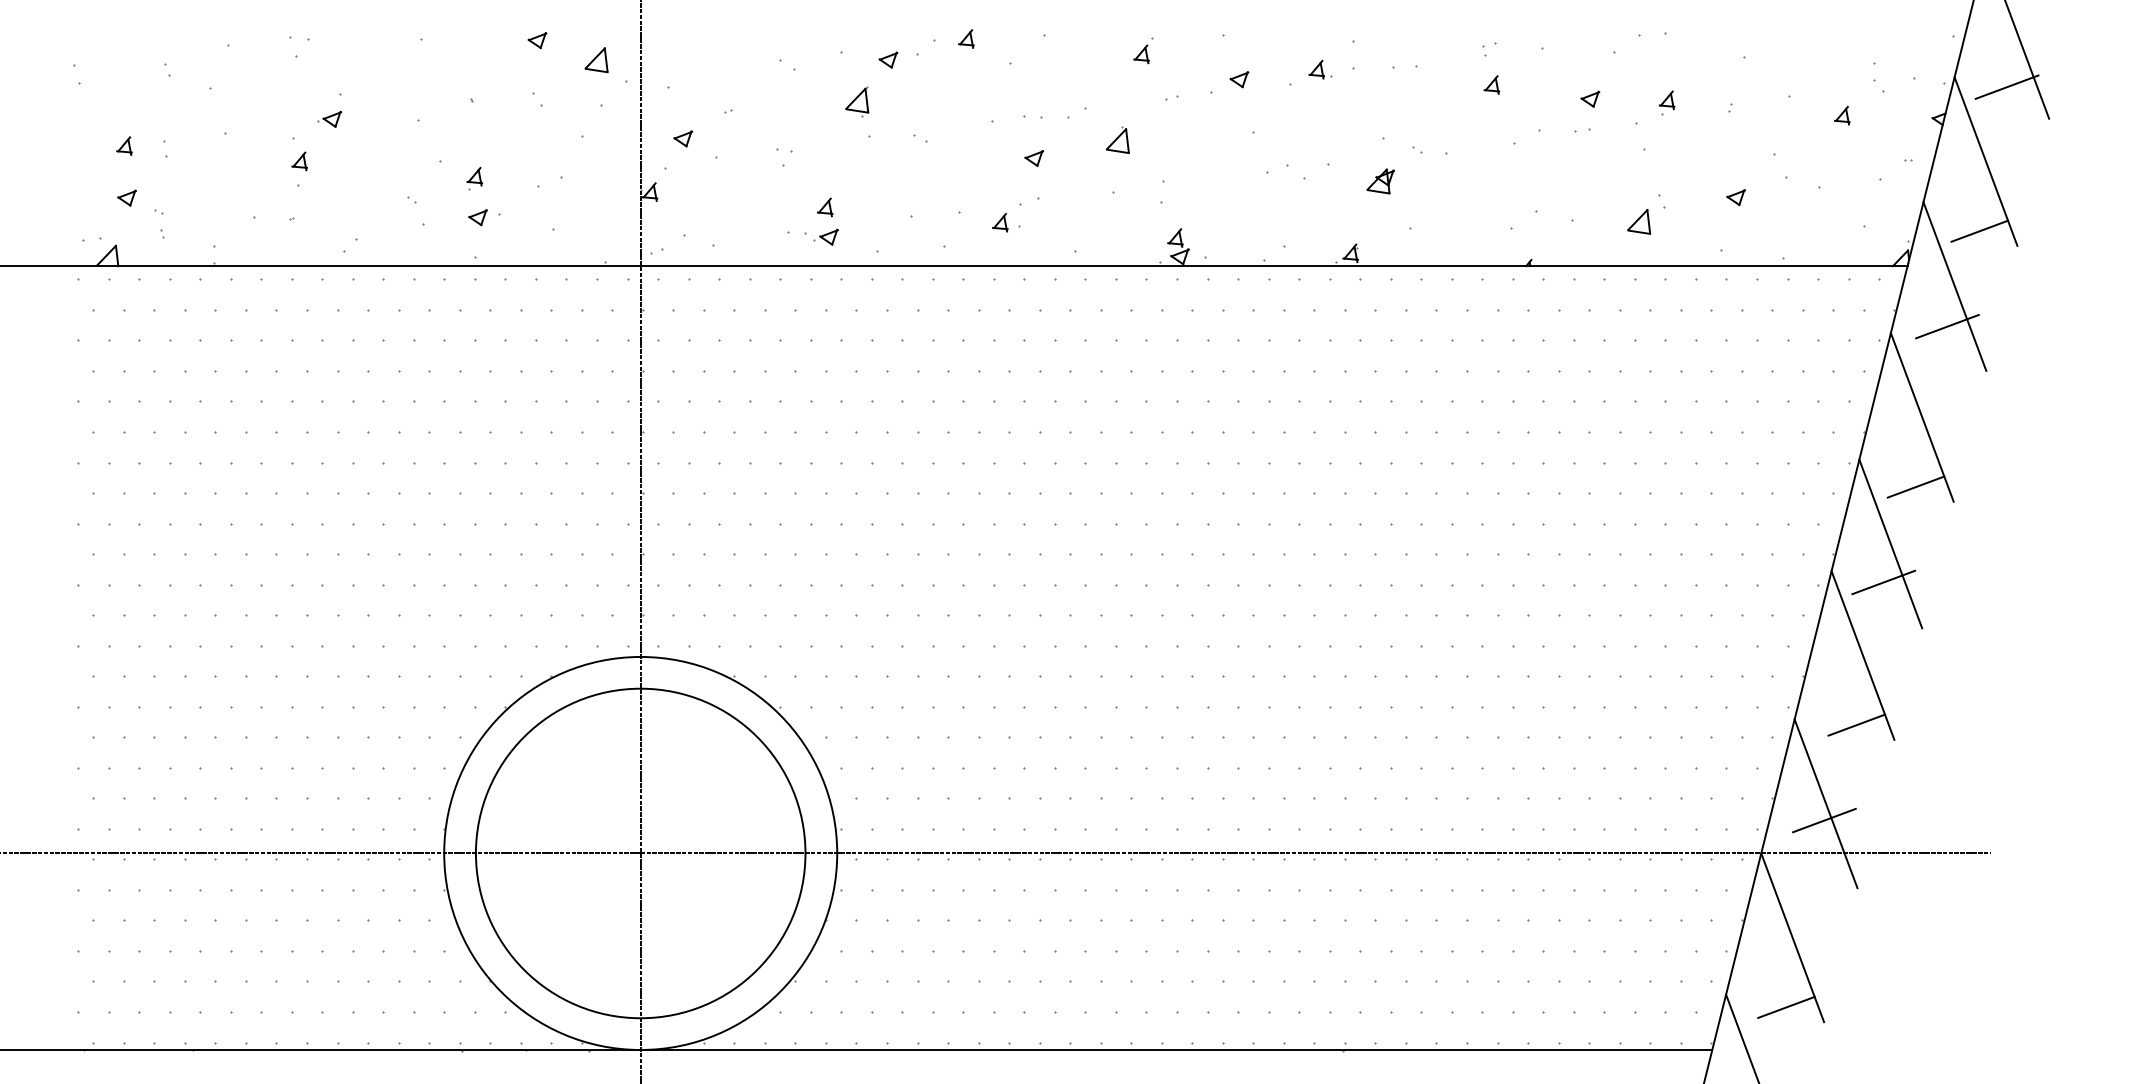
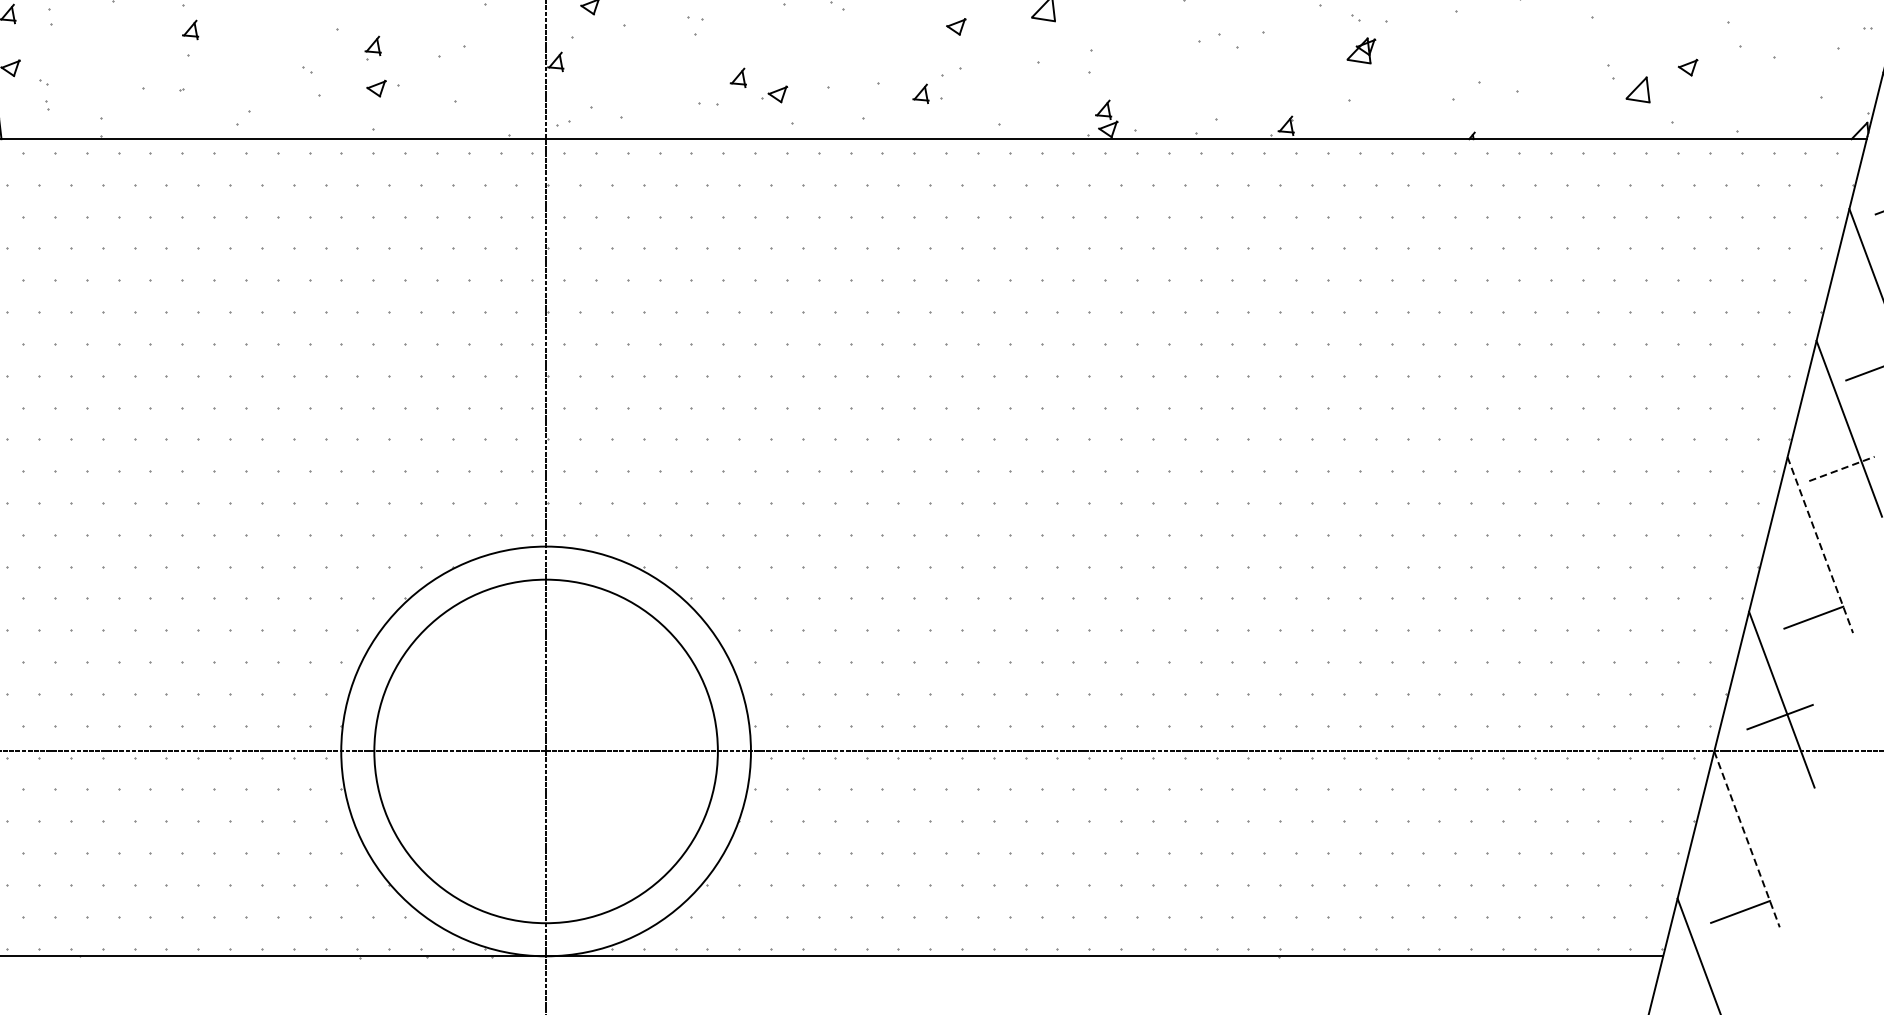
part: (1380, 181) -> (1361, 50), moved
part: (1639, 221) -> (1638, 89), moved
part: (825, 236) -> (774, 93), moved
line: (1884, 582) -> (1842, 468), solid -> dashed
line: (1863, 656) -> (1820, 546), solid -> dashed
line: (1792, 938) -> (1746, 840), solid -> dashed

